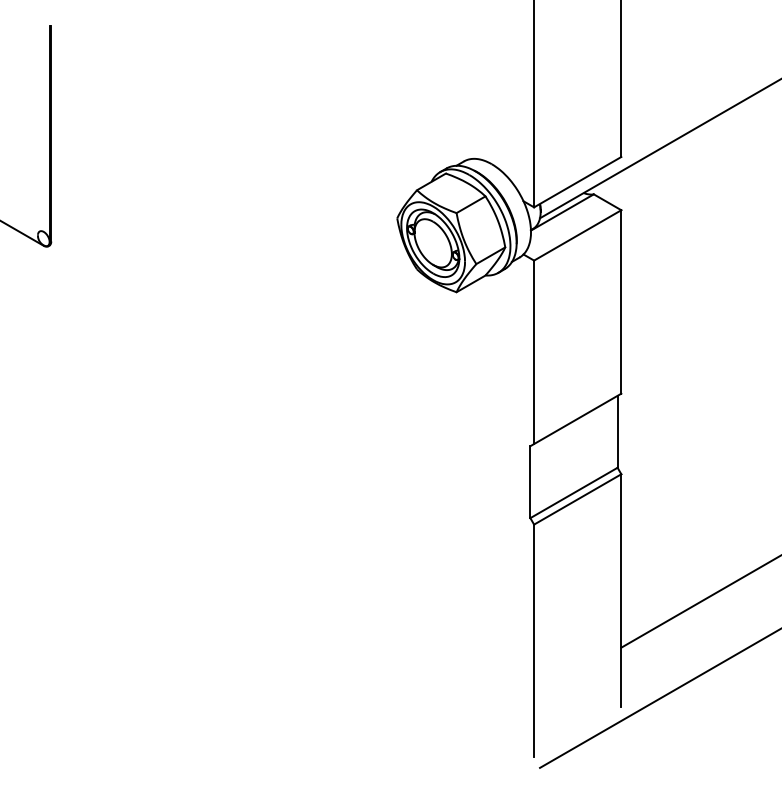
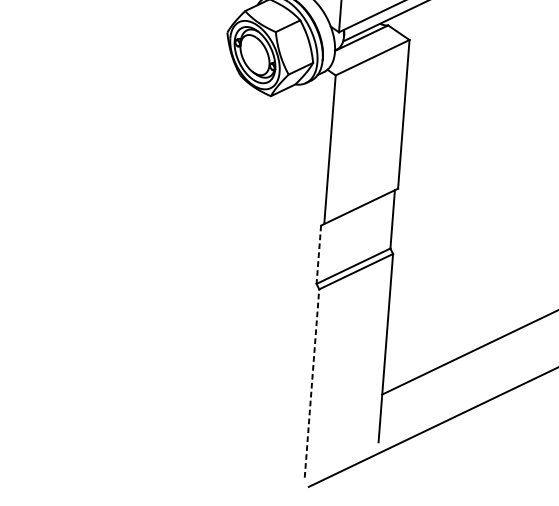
line: (530, 482) -> (318, 255), solid -> dashed
line: (534, 640) -> (312, 383), solid -> dashed

